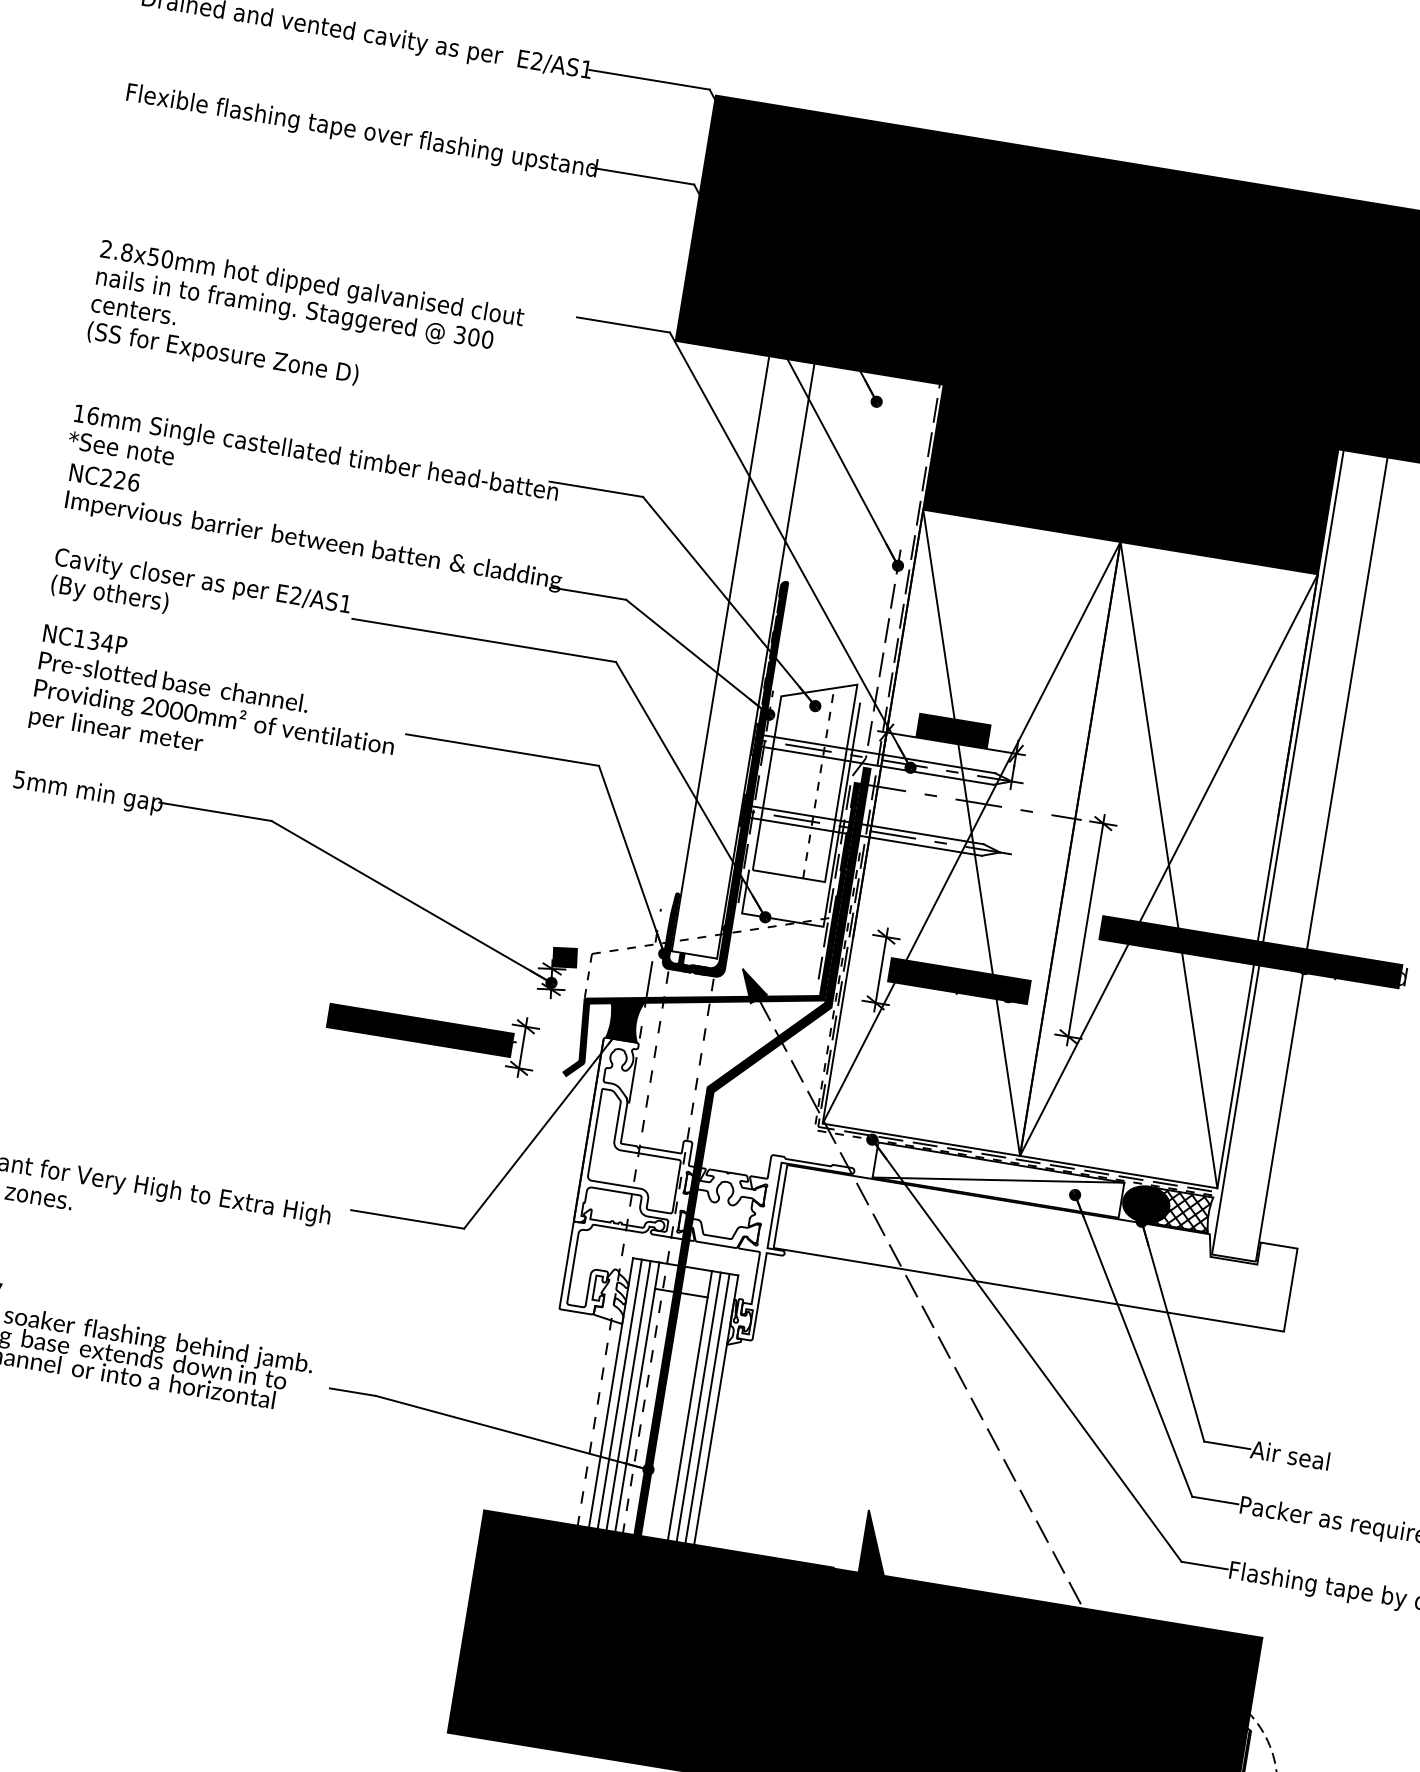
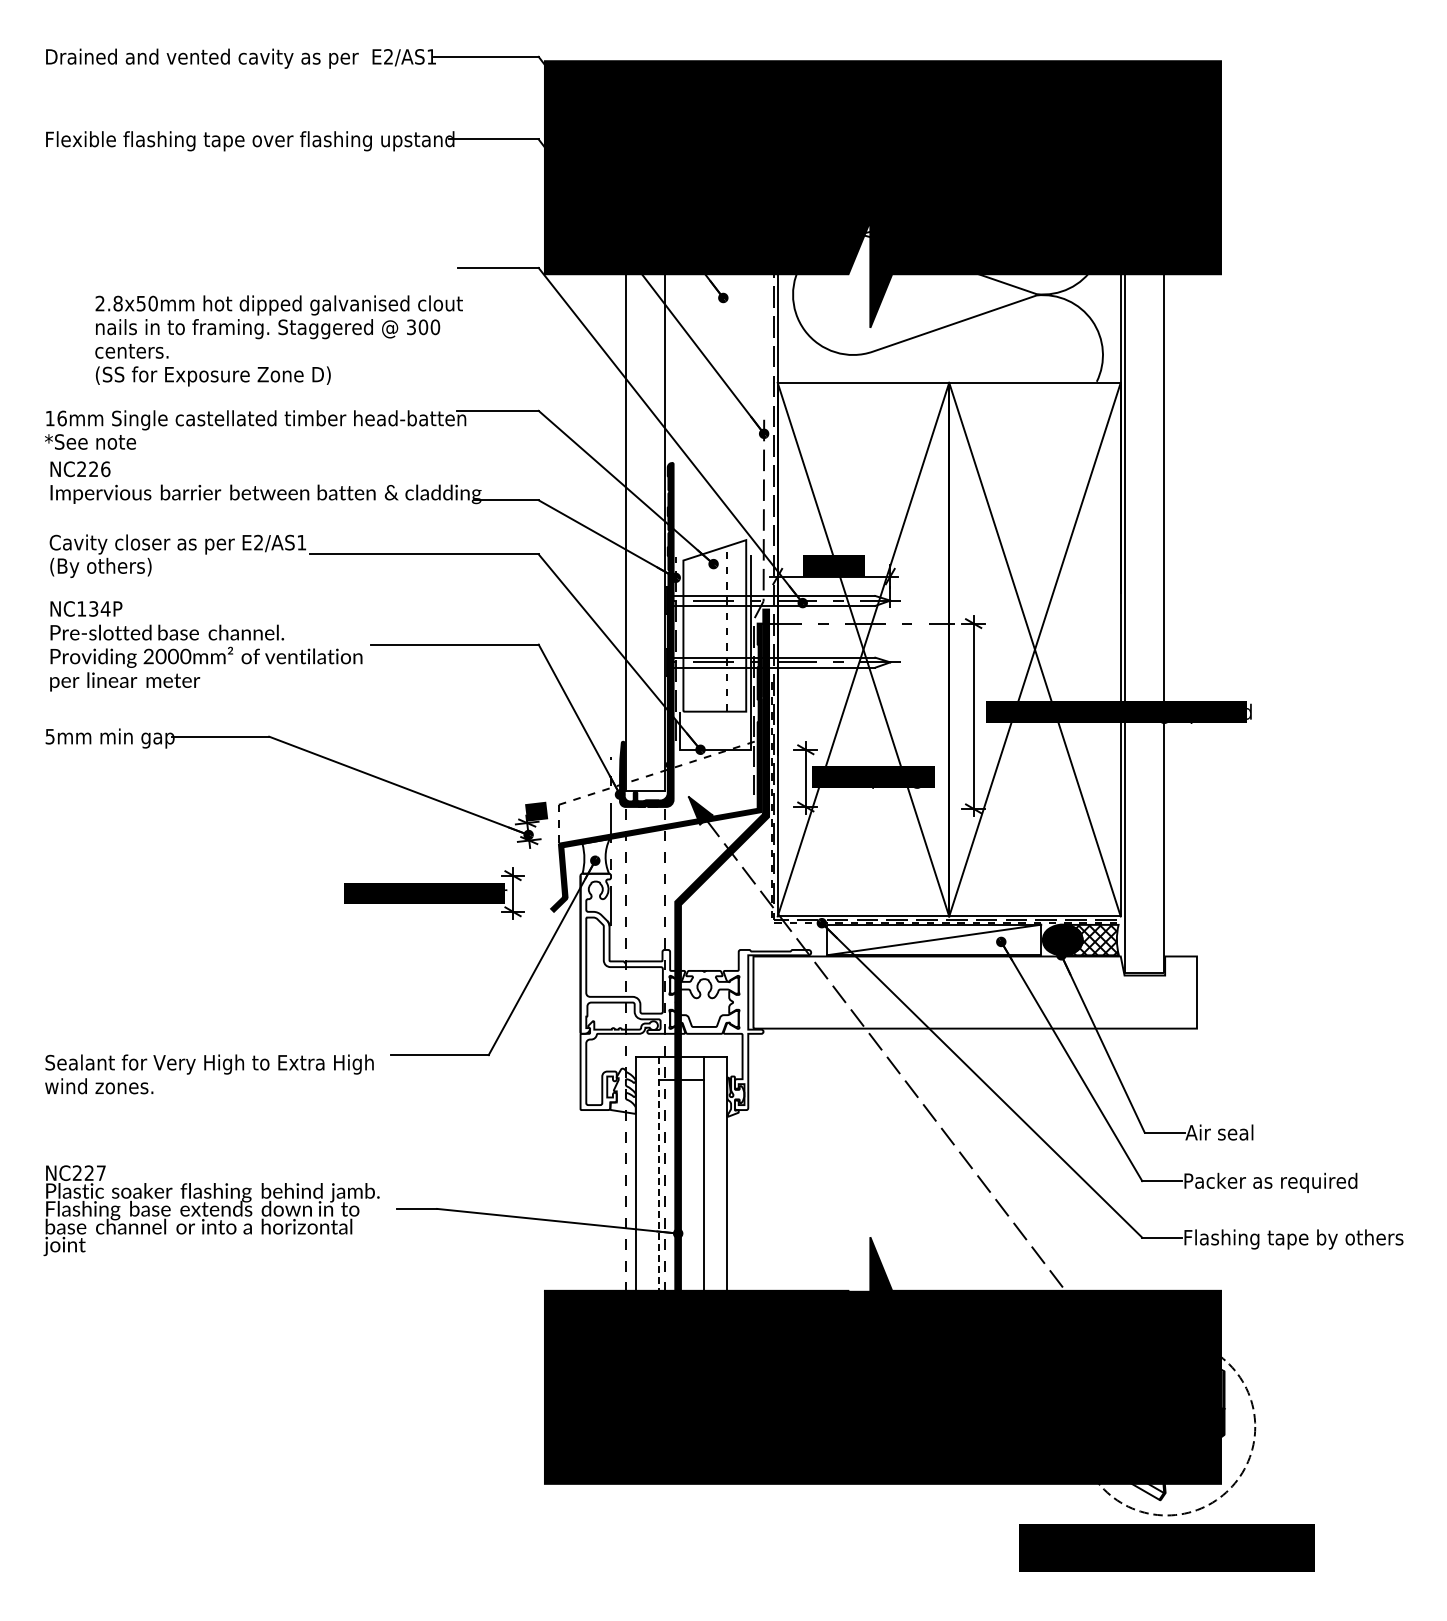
text: (304, 325) -> (278, 340), moved
fill: (1135, 448) -> (948, 301), removed
fill: (624, 1020) -> (595, 856), removed
line: (618, 1399) -> (643, 1178), removed
line: (628, 1401) -> (651, 1178), removed
line: (636, 1402) -> (658, 1178), solid -> dashed
line: (698, 1412) -> (712, 1178), removed
line: (706, 1414) -> (719, 1178), removed

